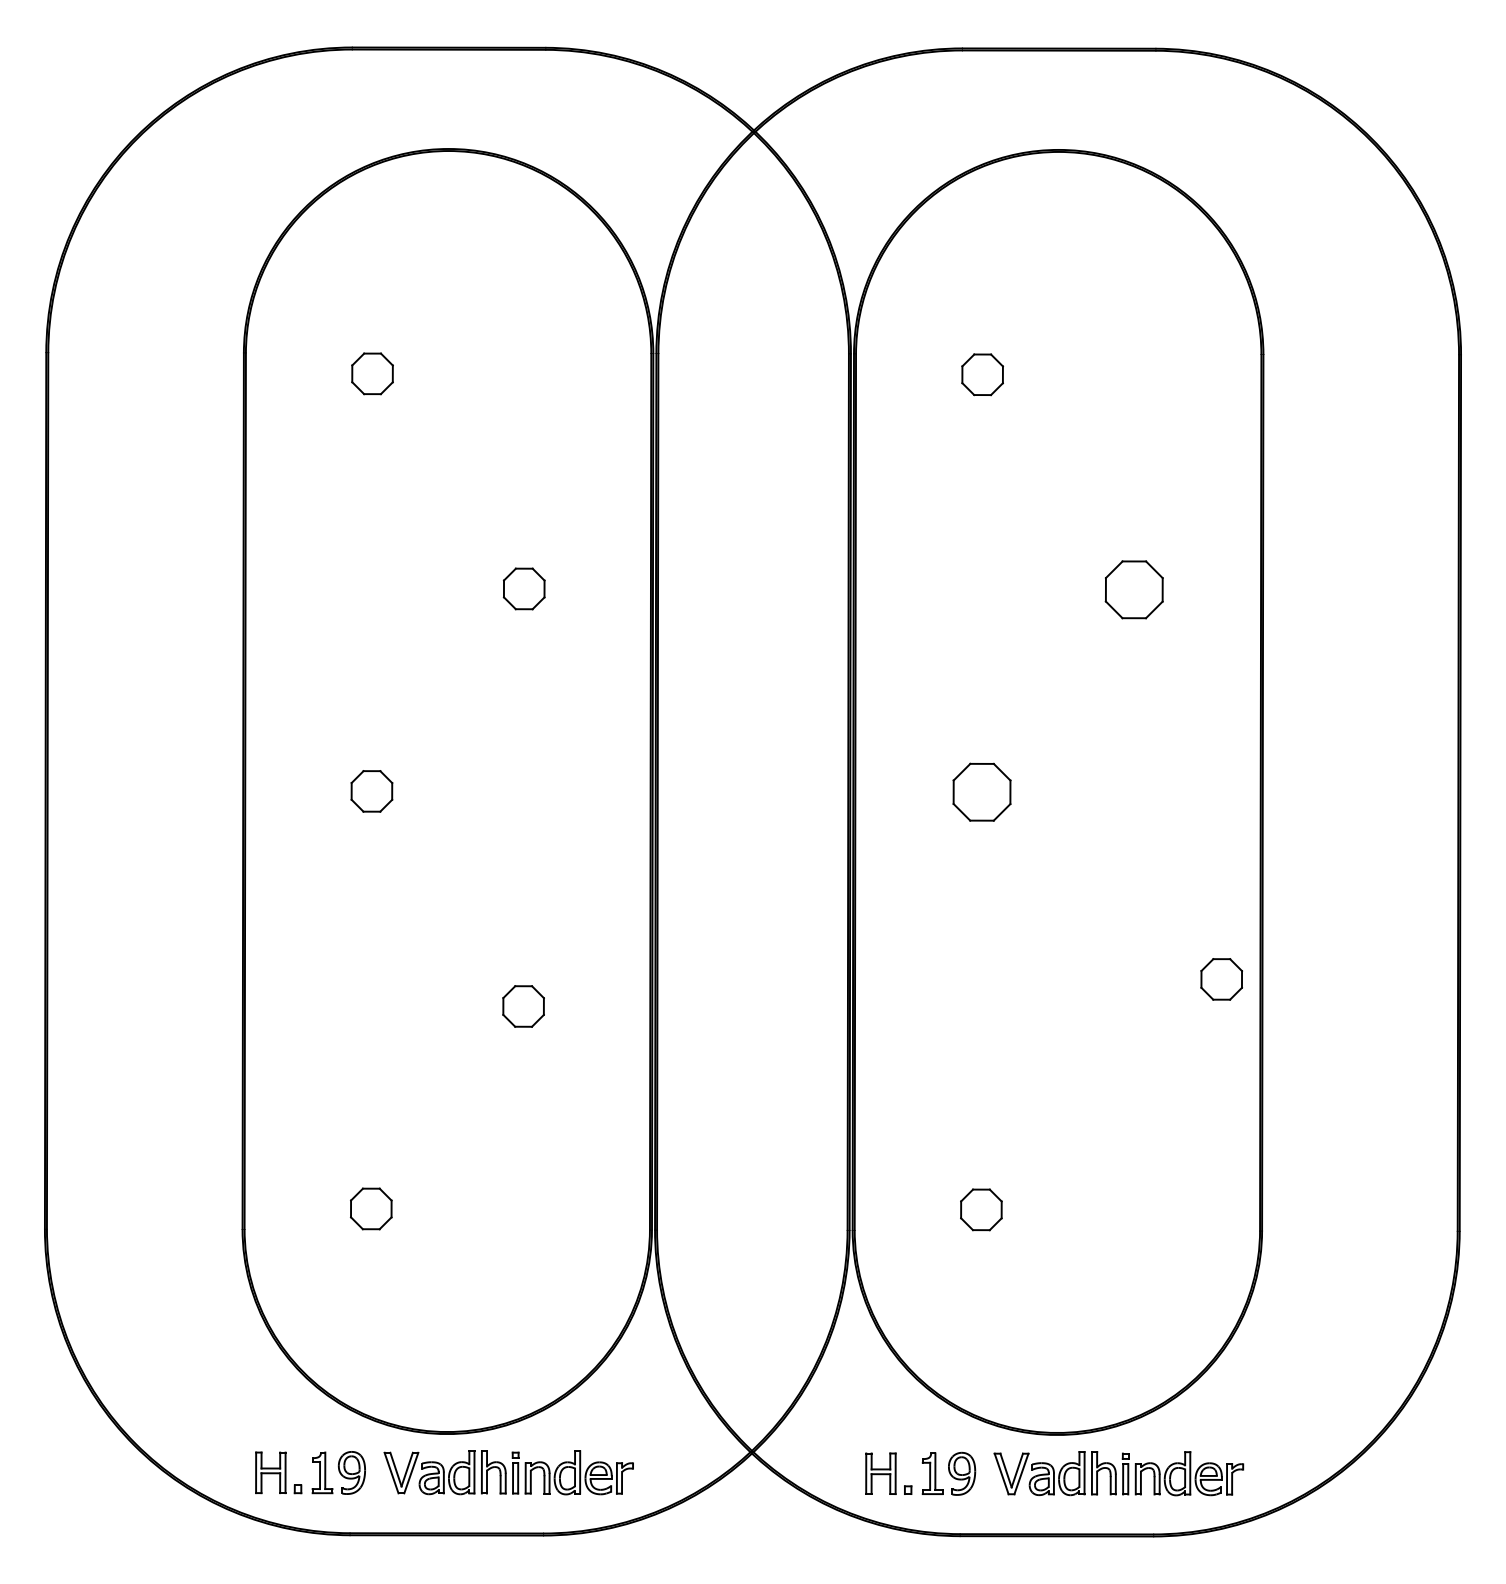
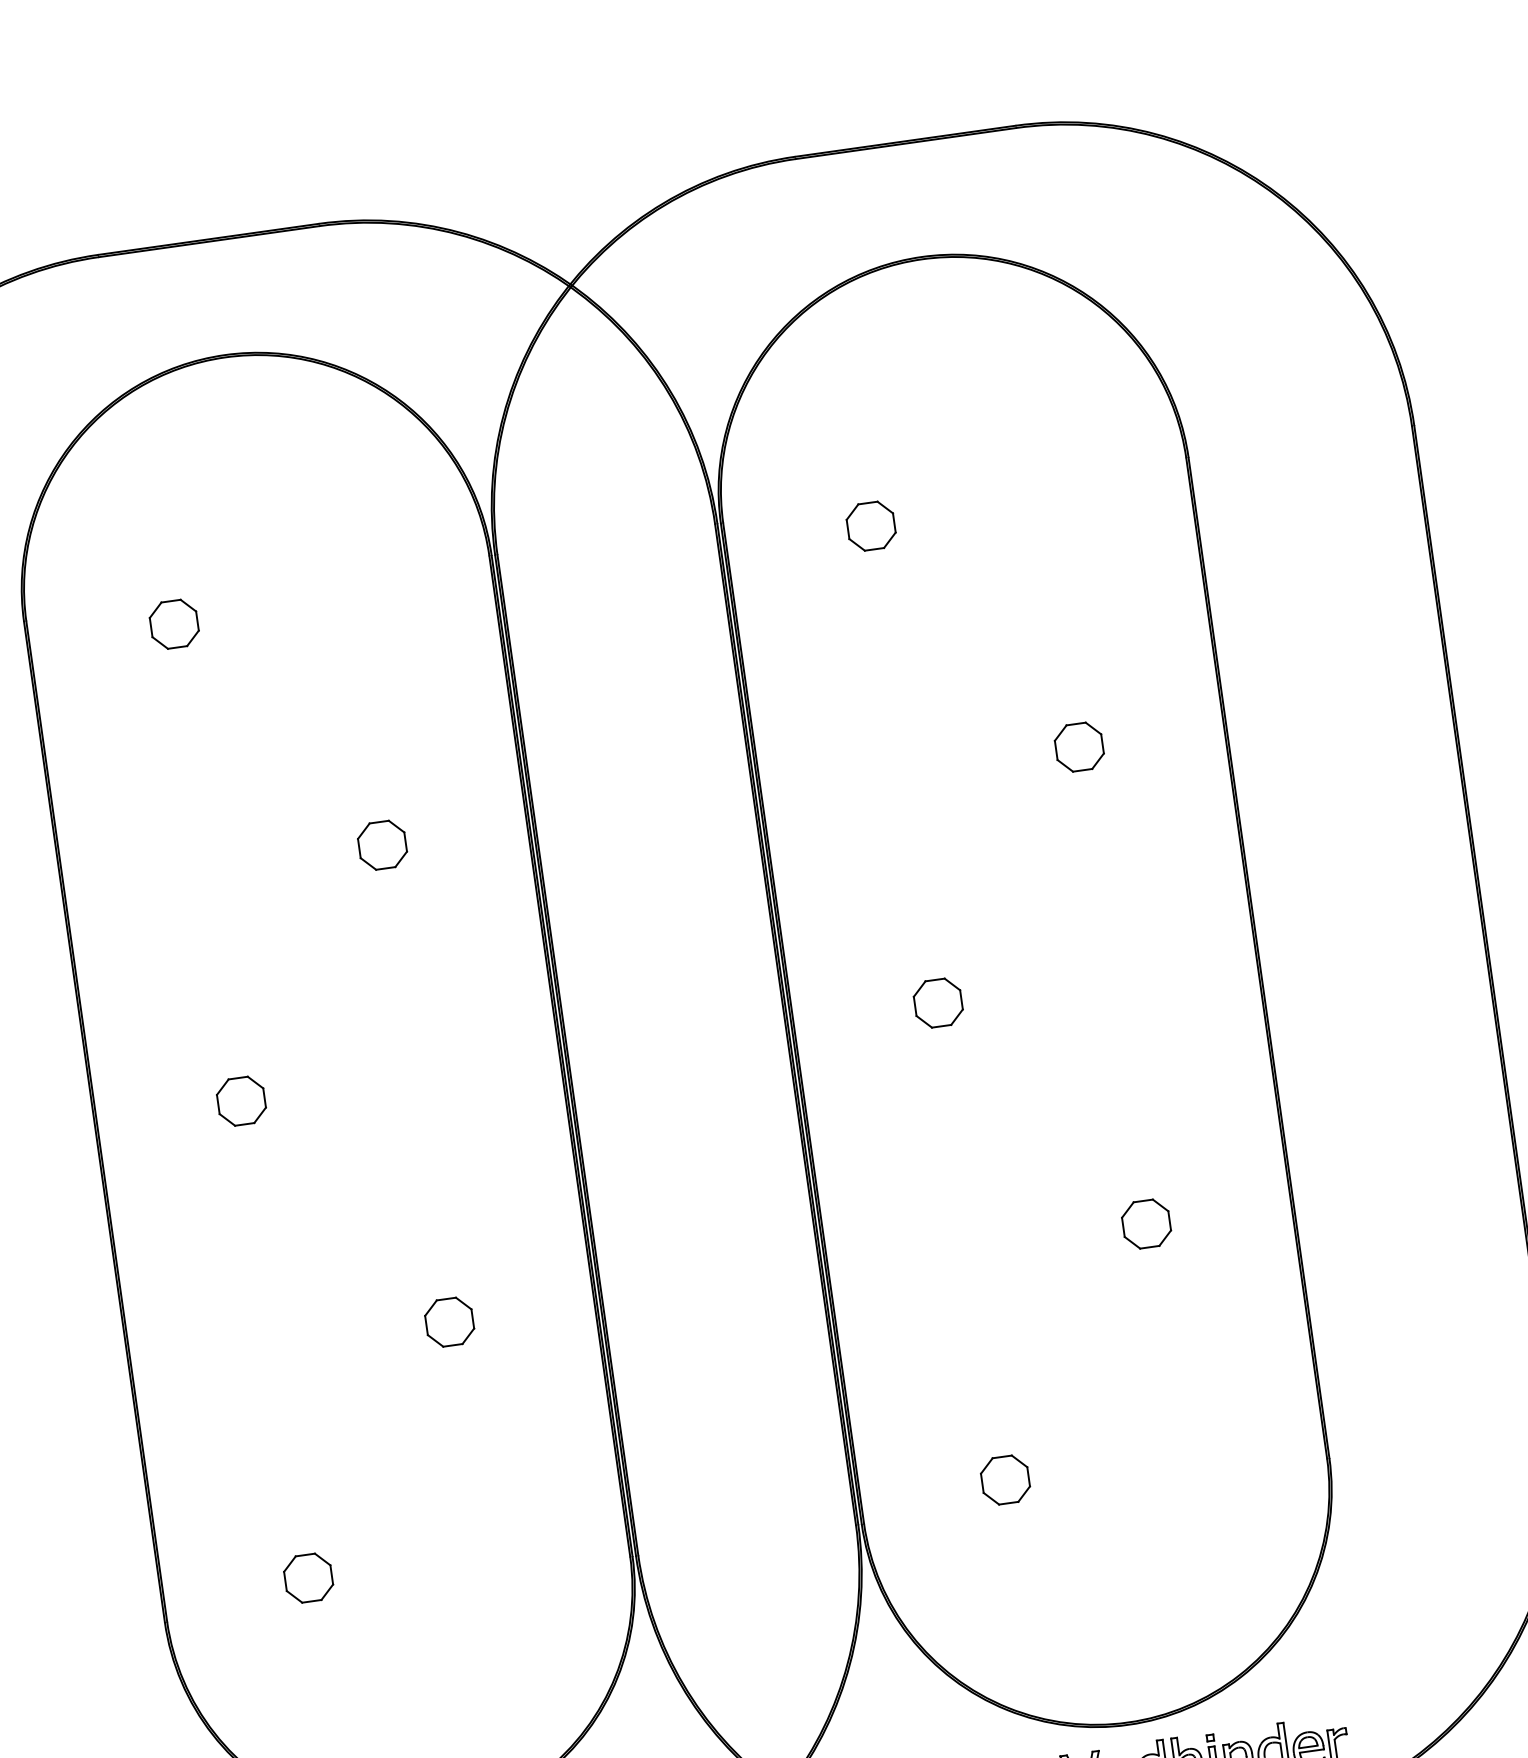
part: (1134, 589) -> (1079, 746), size x0.71
part: (981, 792) -> (937, 1003), size x0.71
part: (1221, 979) -> (1146, 1224), moved

